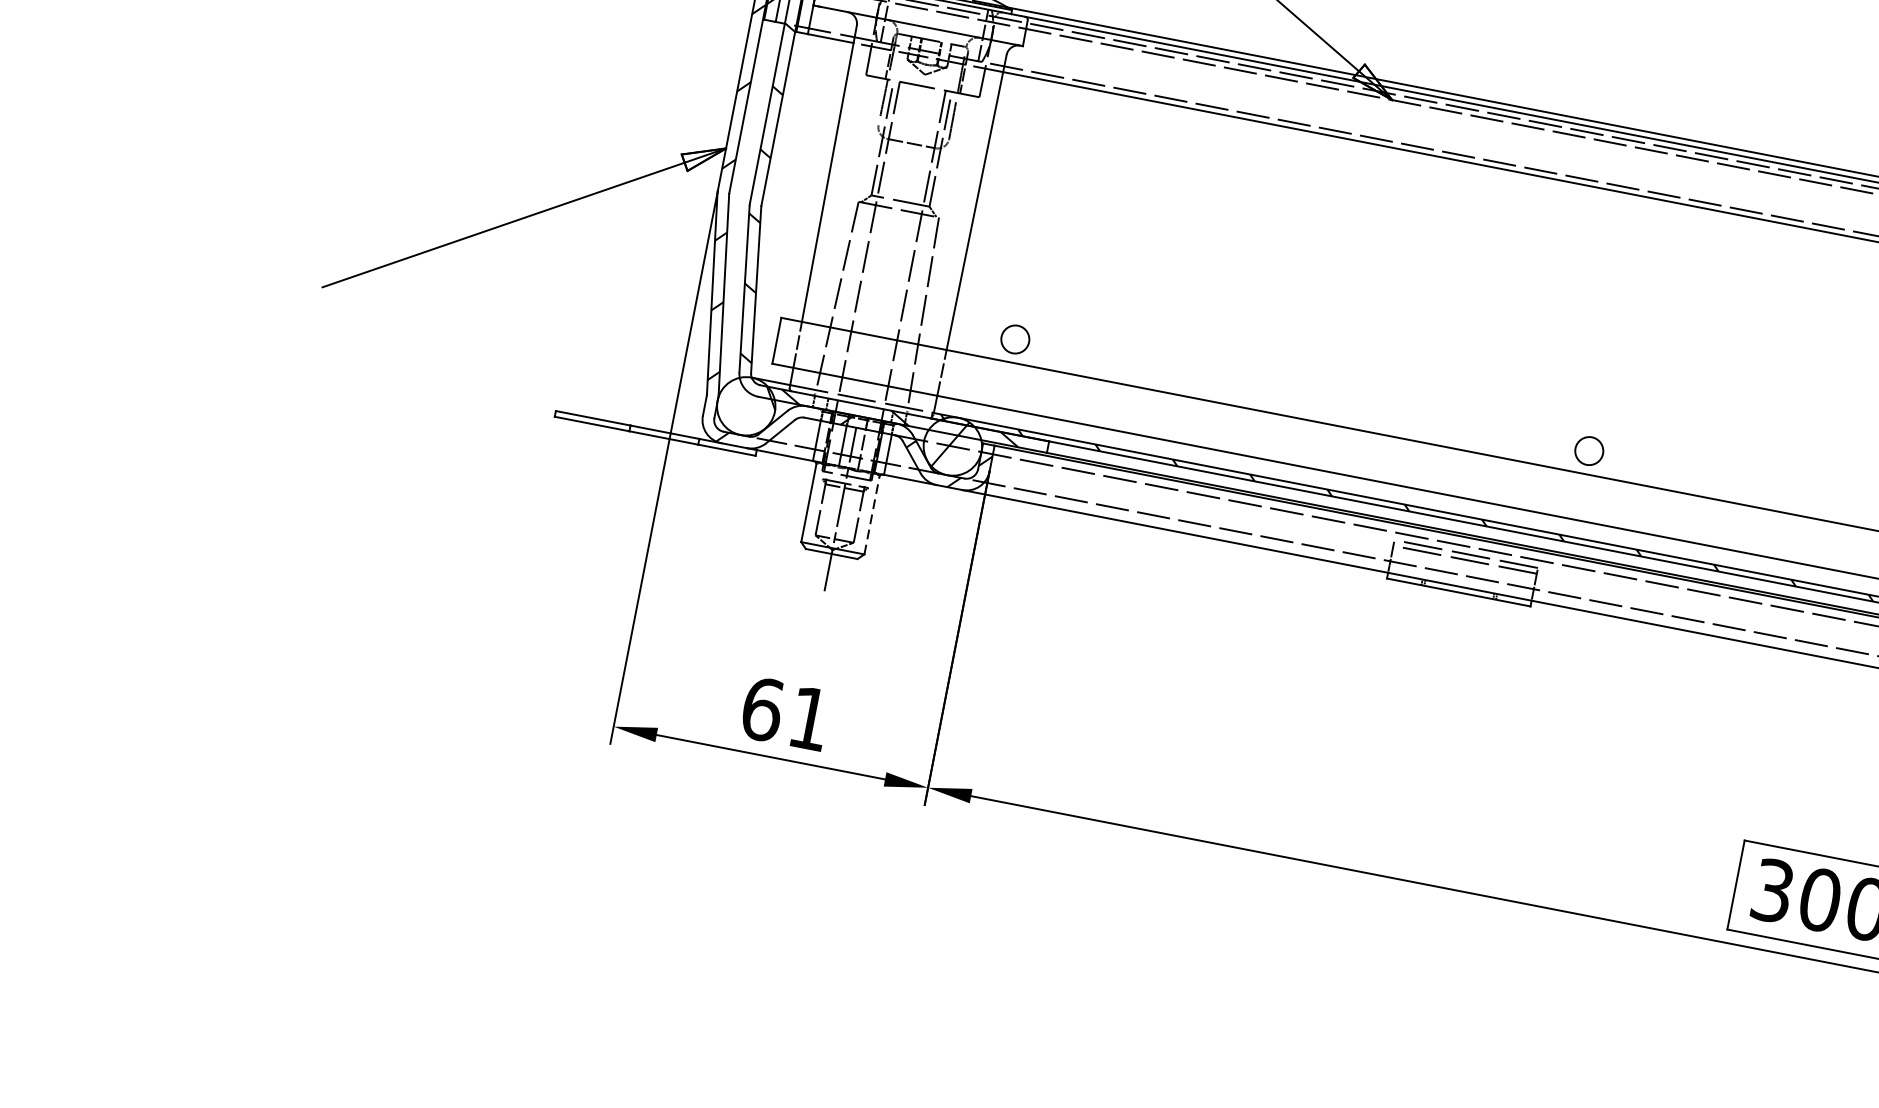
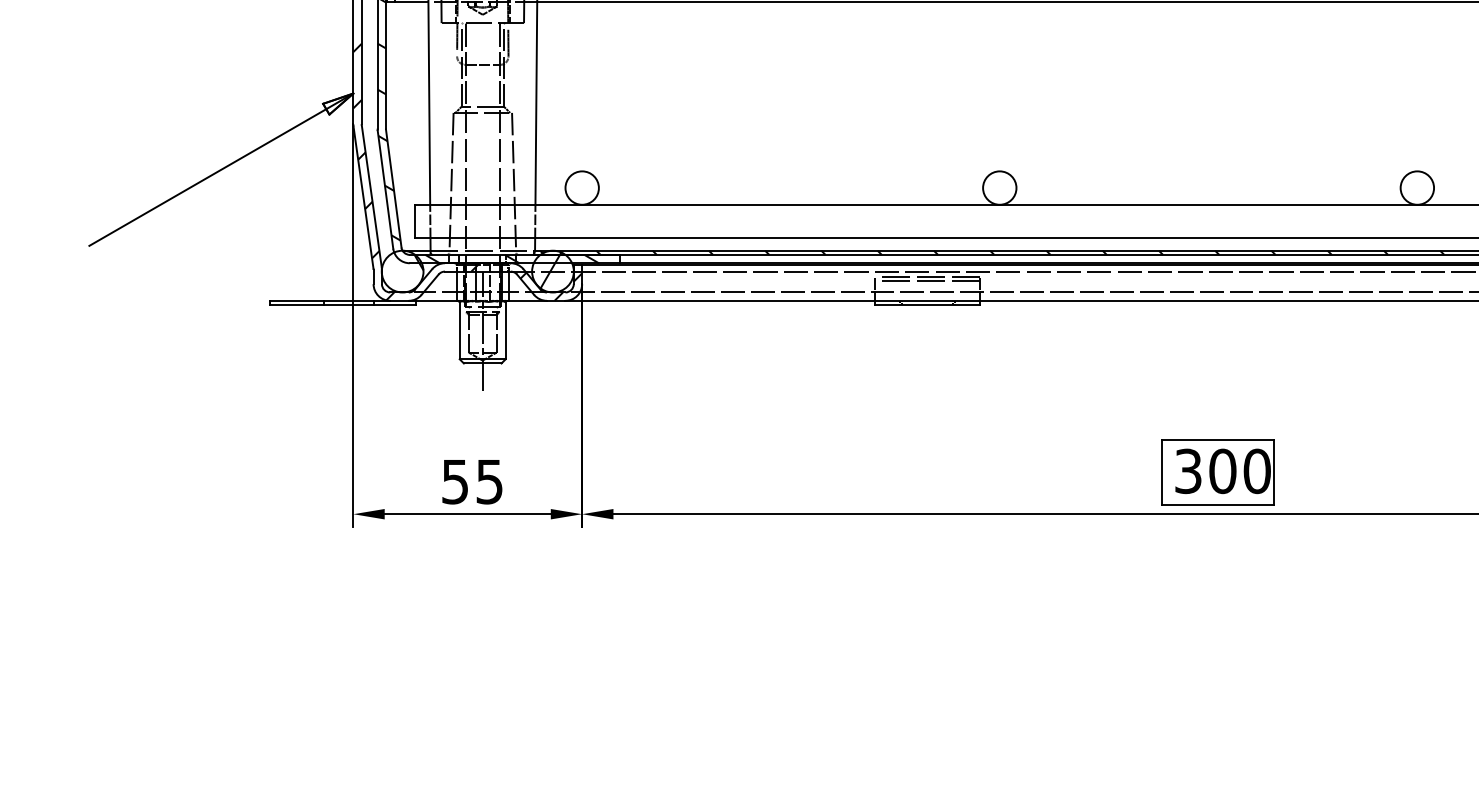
circle: (1014, 338) -> (581, 187), size x1.67
circle: (1589, 450) -> (999, 187), size x1.67
line: (871, 514) -> (505, 330), dashed -> solid
text: (786, 713) -> (472, 481), 61 -> 55

